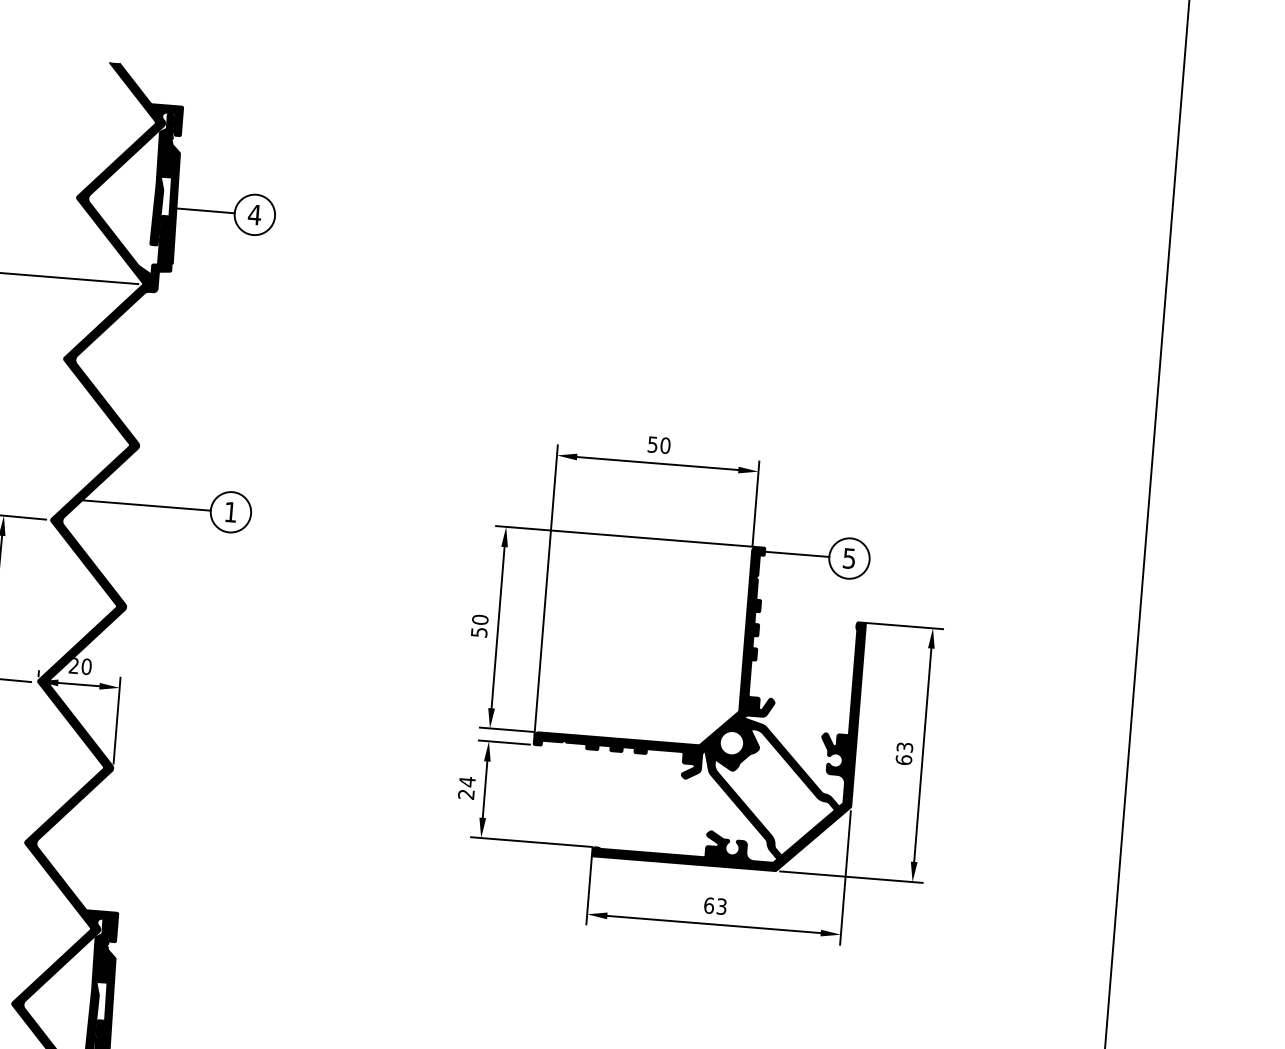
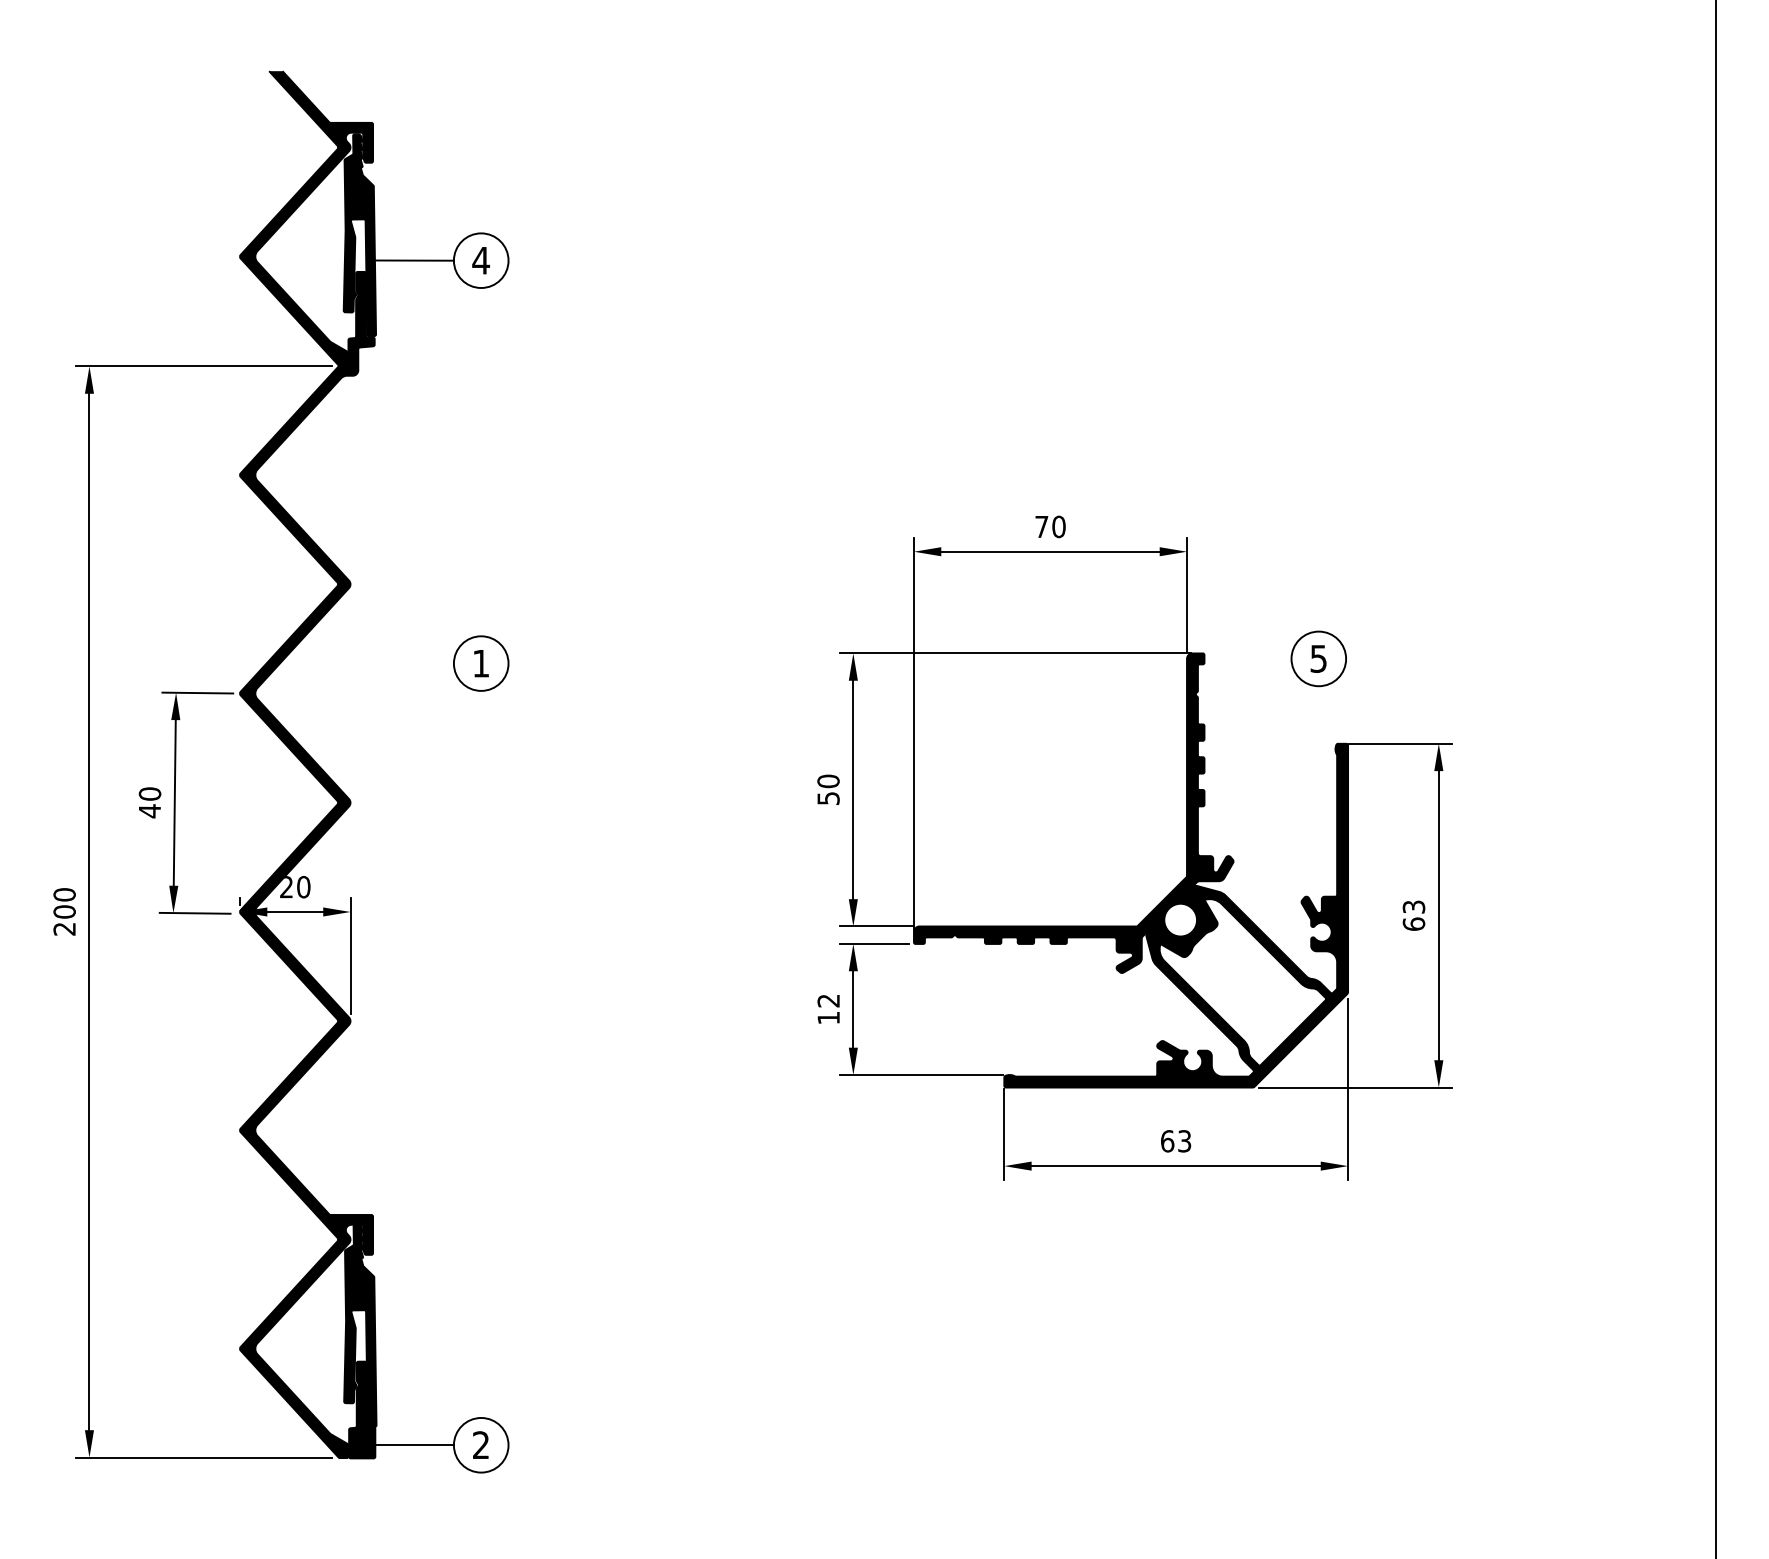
text: (652, 445) -> (1041, 527), 50 -> 70
line: (146, 505) -> (366, 663), removed
line: (796, 554) -> (1247, 658), removed
text: (466, 787) -> (828, 1008), 24 -> 12

